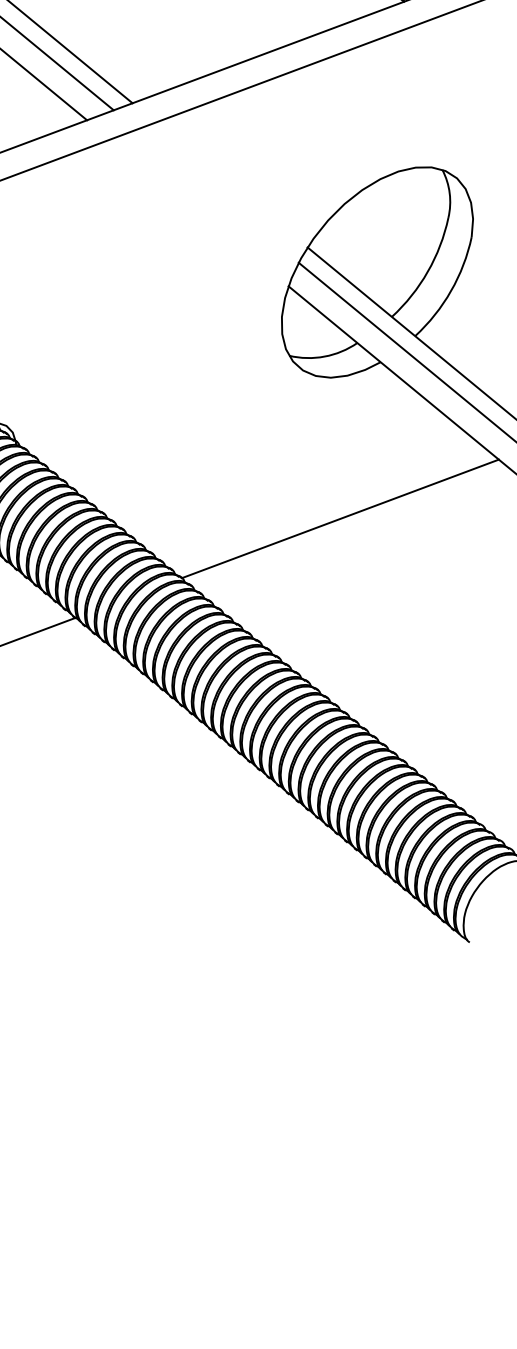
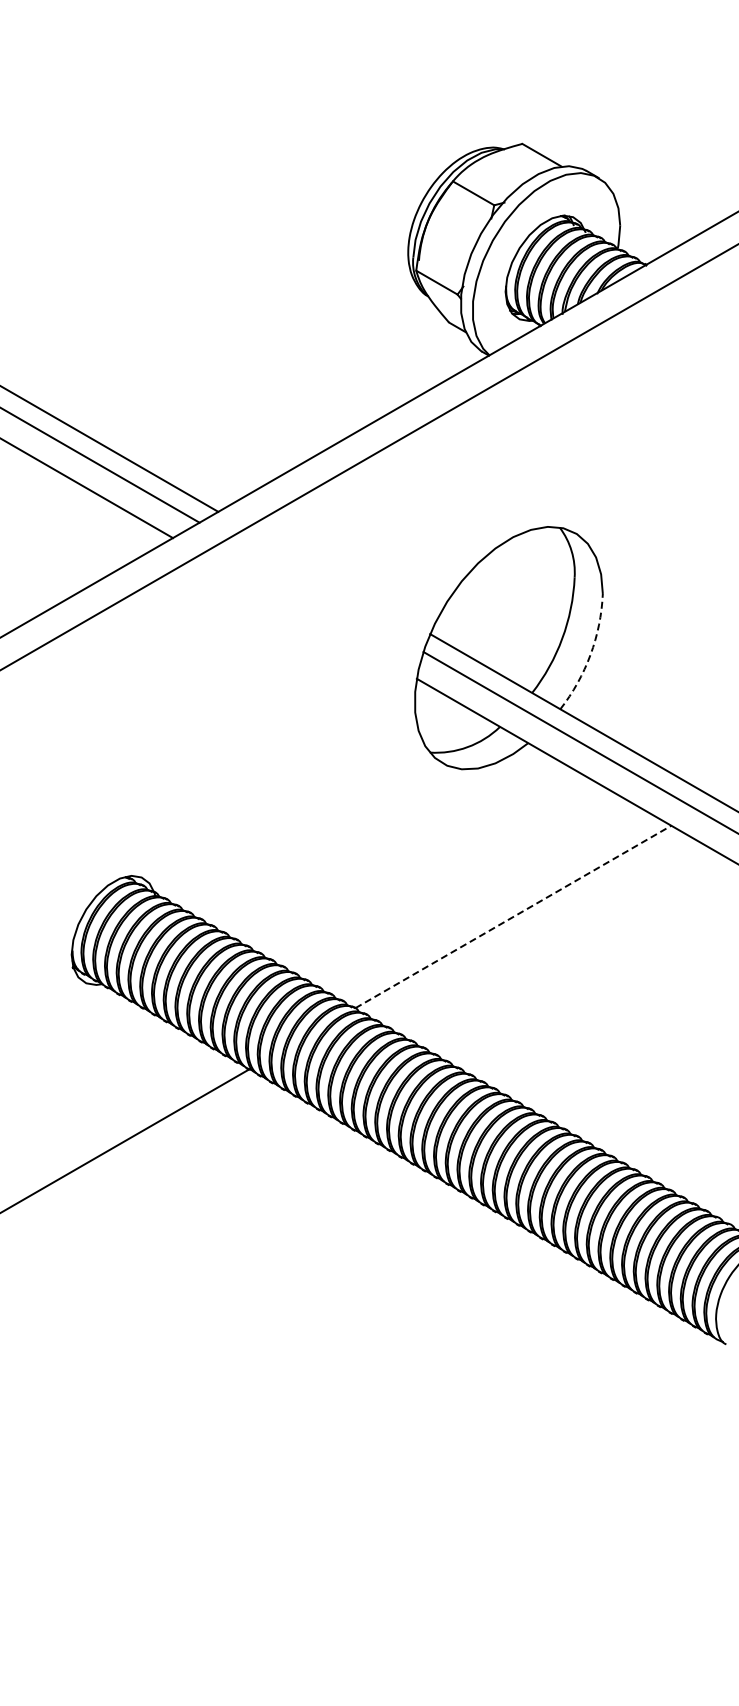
arc: (451, 290) -> (590, 654), solid -> dashed
line: (340, 518) -> (513, 916), solid -> dashed

